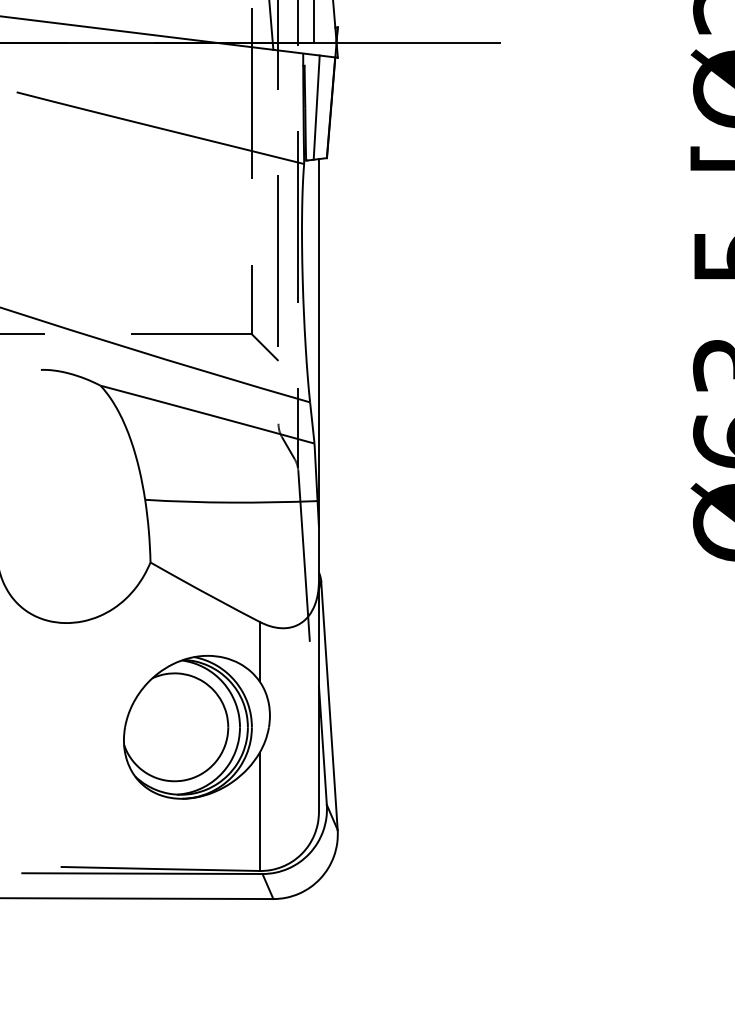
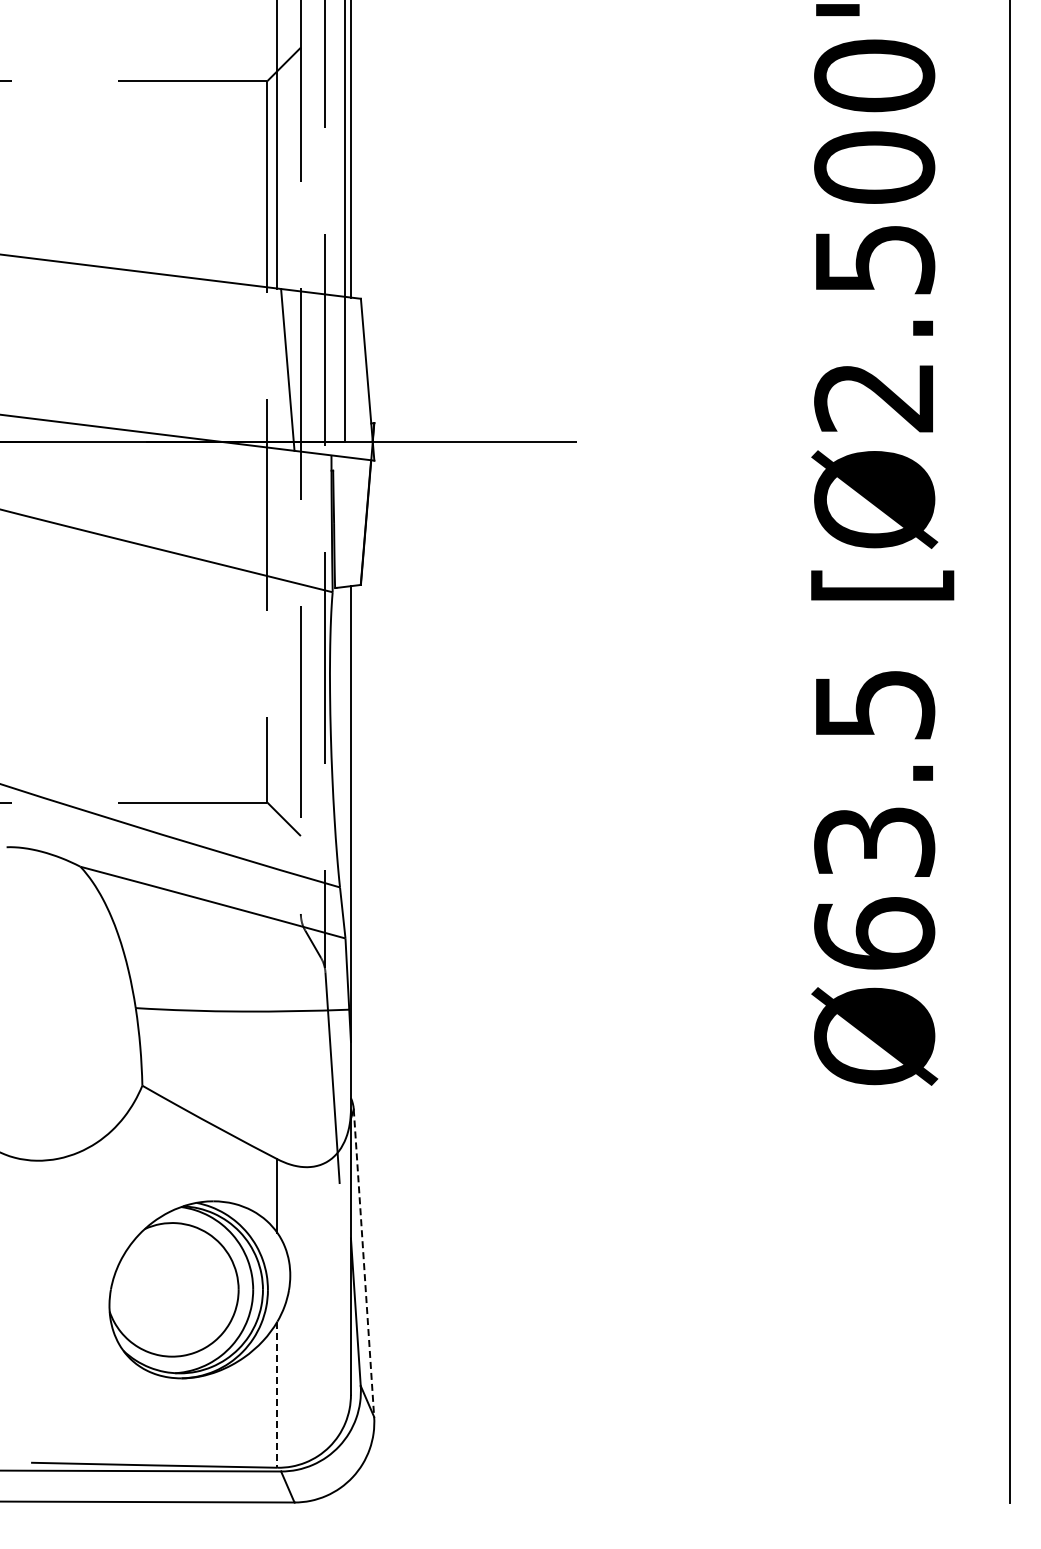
line: (316, 106) -> (347, 521), removed
line: (329, 706) -> (364, 1263), solid -> dashed
line: (259, 812) -> (277, 1395), solid -> dashed

